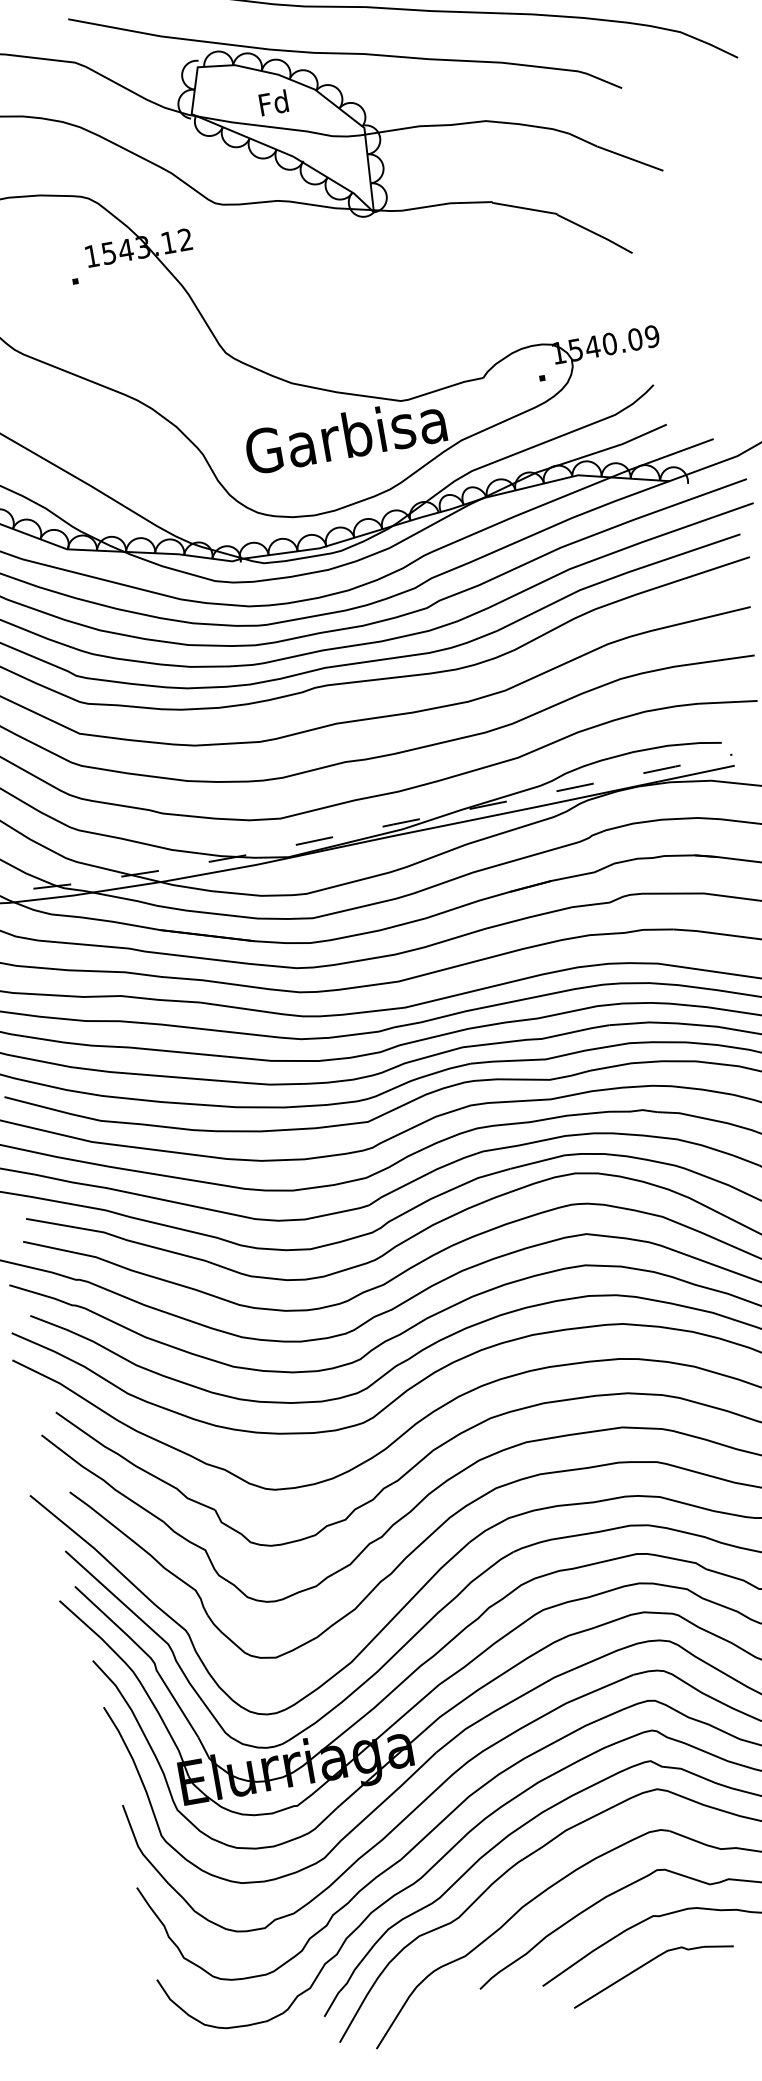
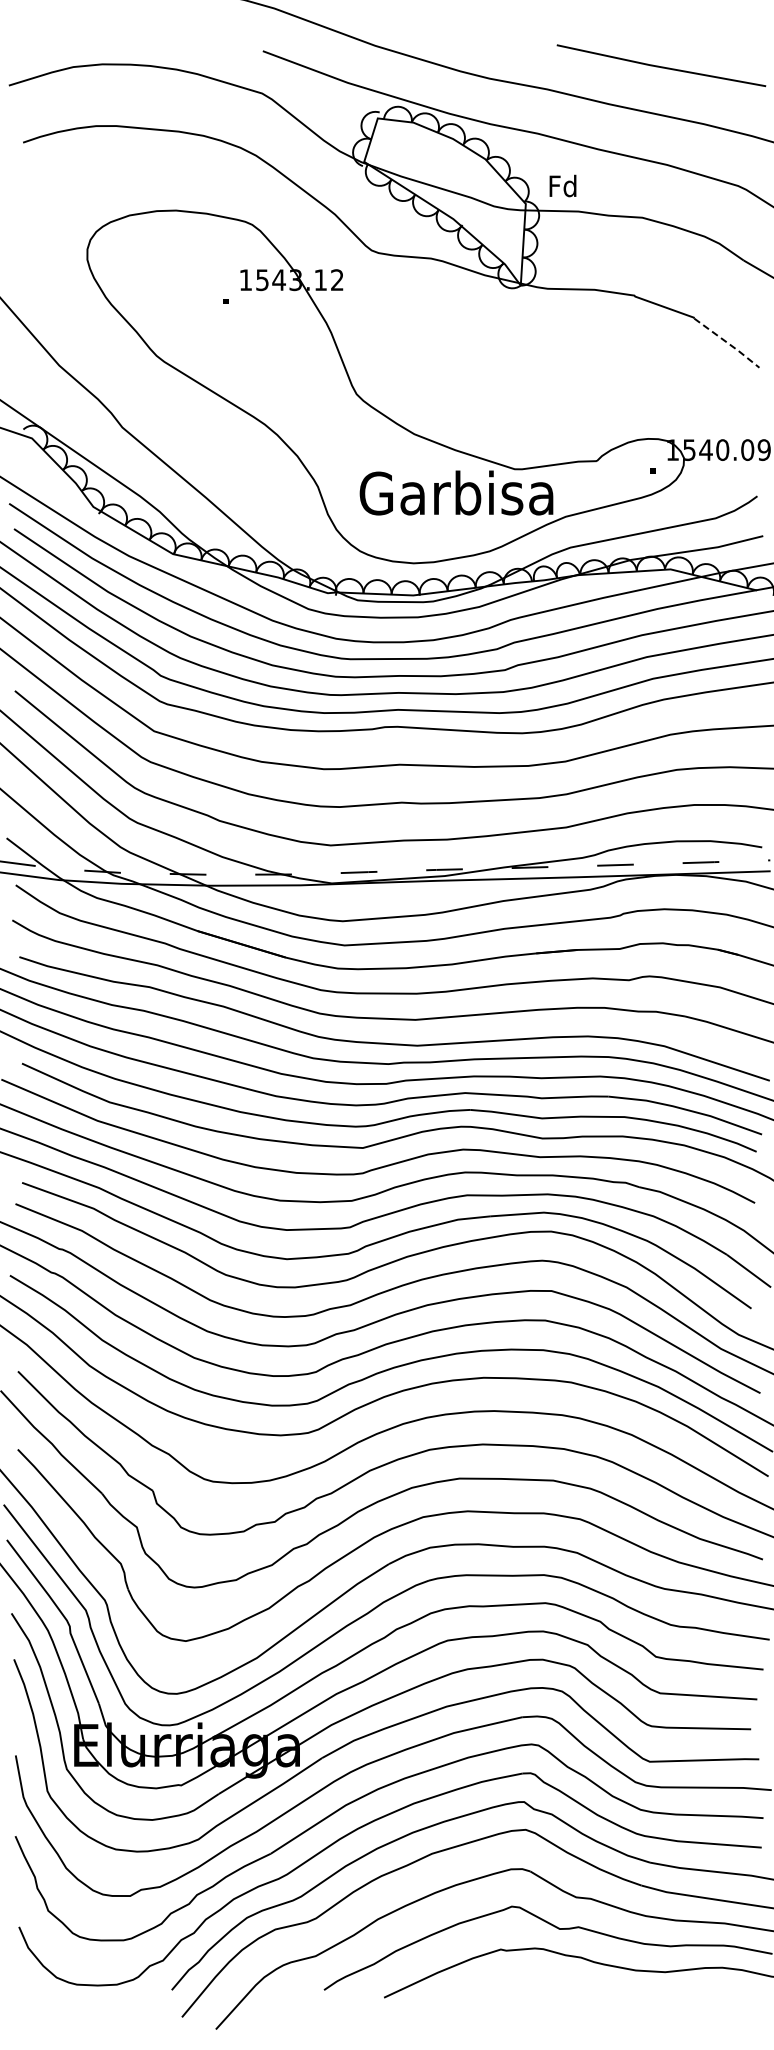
text: (273, 102) -> (562, 185), moved
line: (595, 234) -> (727, 343), solid -> dashed
part: (649, 1962) -> (489, 1993), removed

